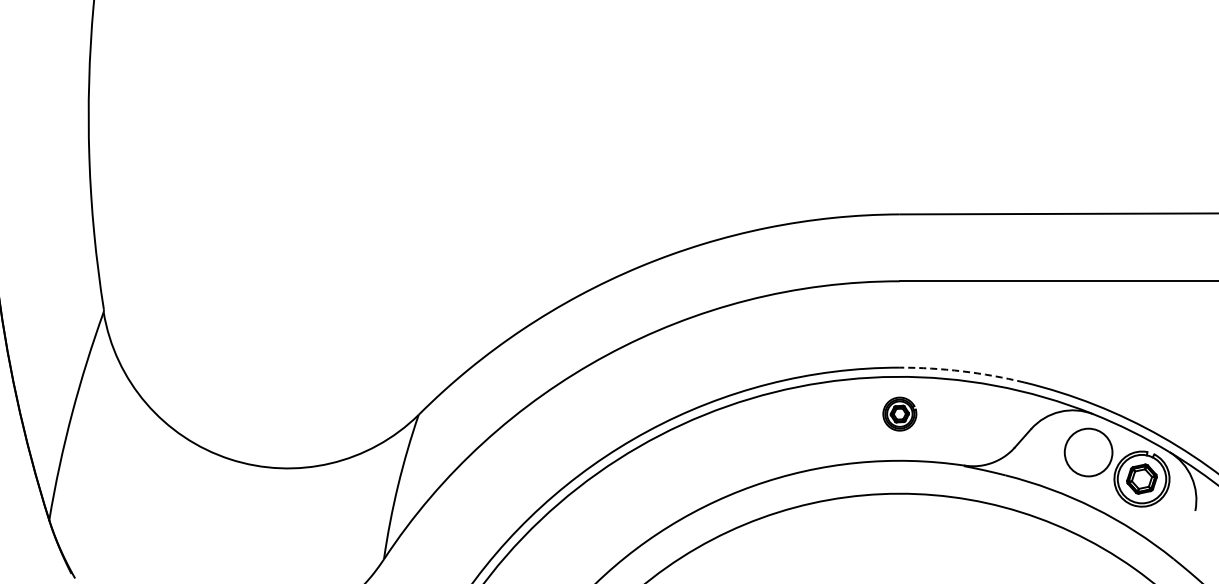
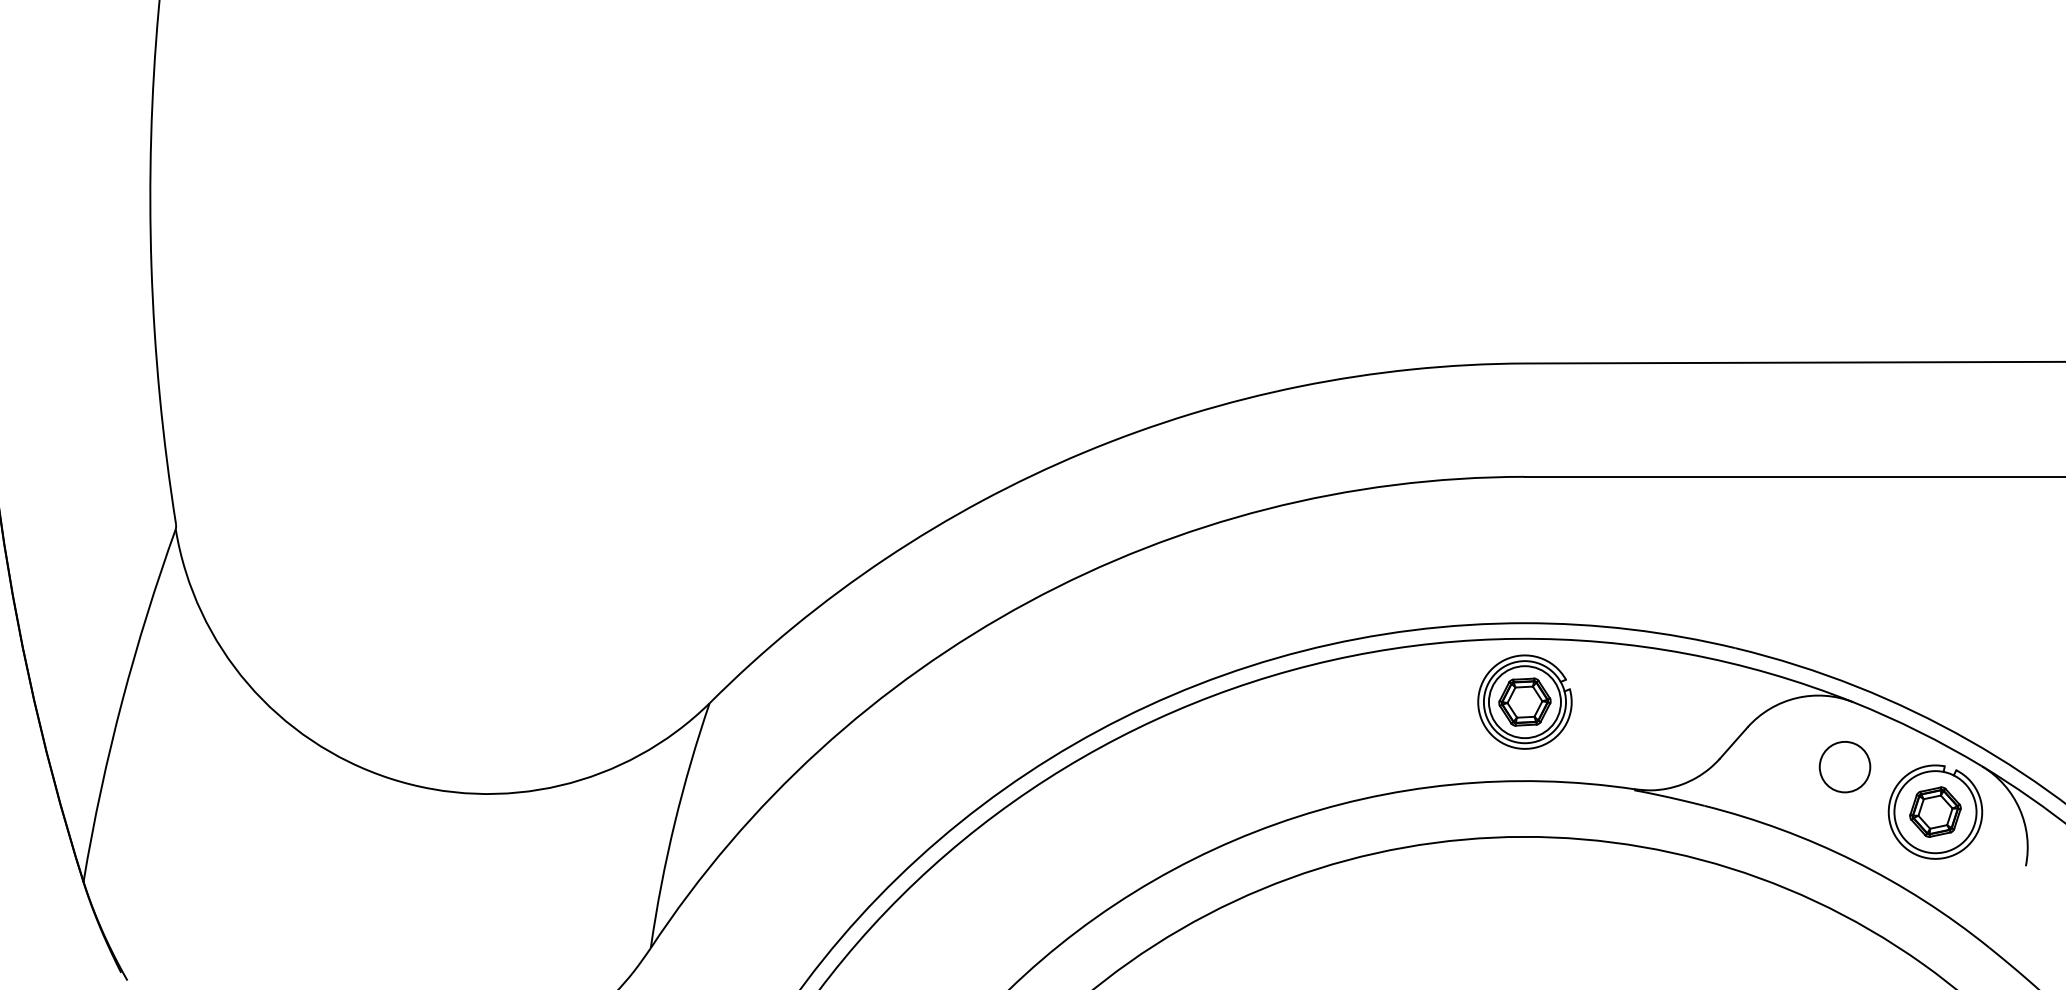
arc: (962, 371) -> (1631, 629), dashed -> solid
part: (899, 413) -> (1524, 700), size x1.67
circle: (1088, 452) -> (1844, 767), size x0.62

